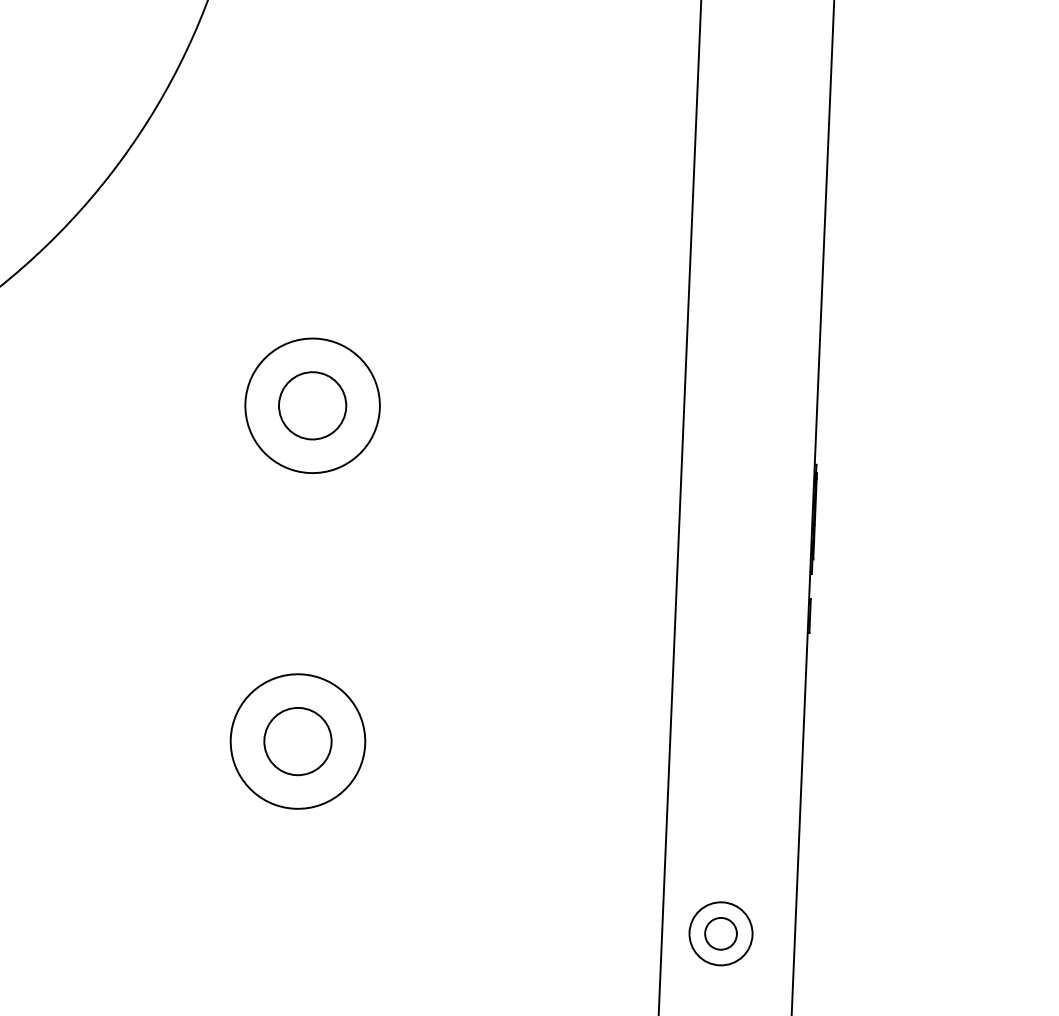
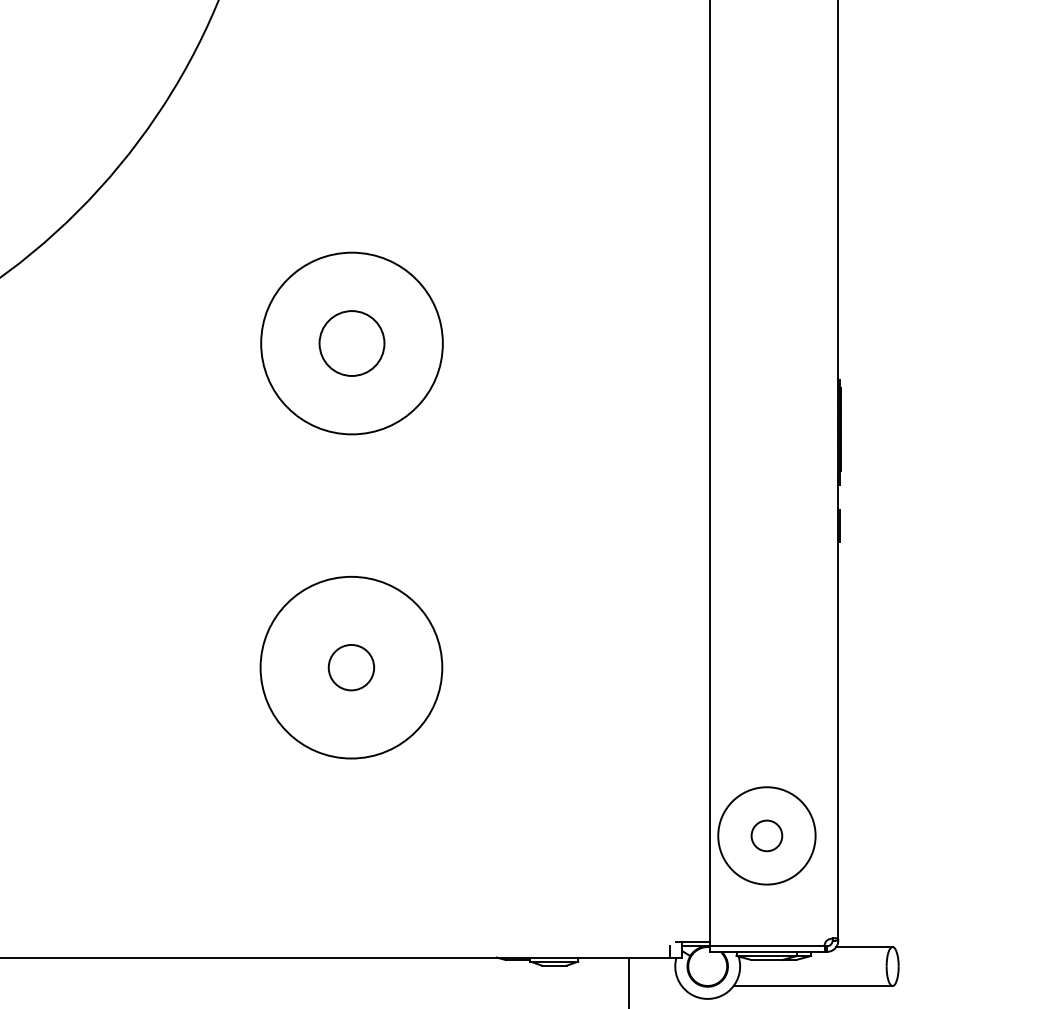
circle: (312, 405) -> (351, 343), size x1.4
circle: (298, 741) -> (351, 667), size x0.7
circle: (298, 741) -> (351, 667), size x1.4
circle: (720, 933) -> (766, 835), size x1.6

